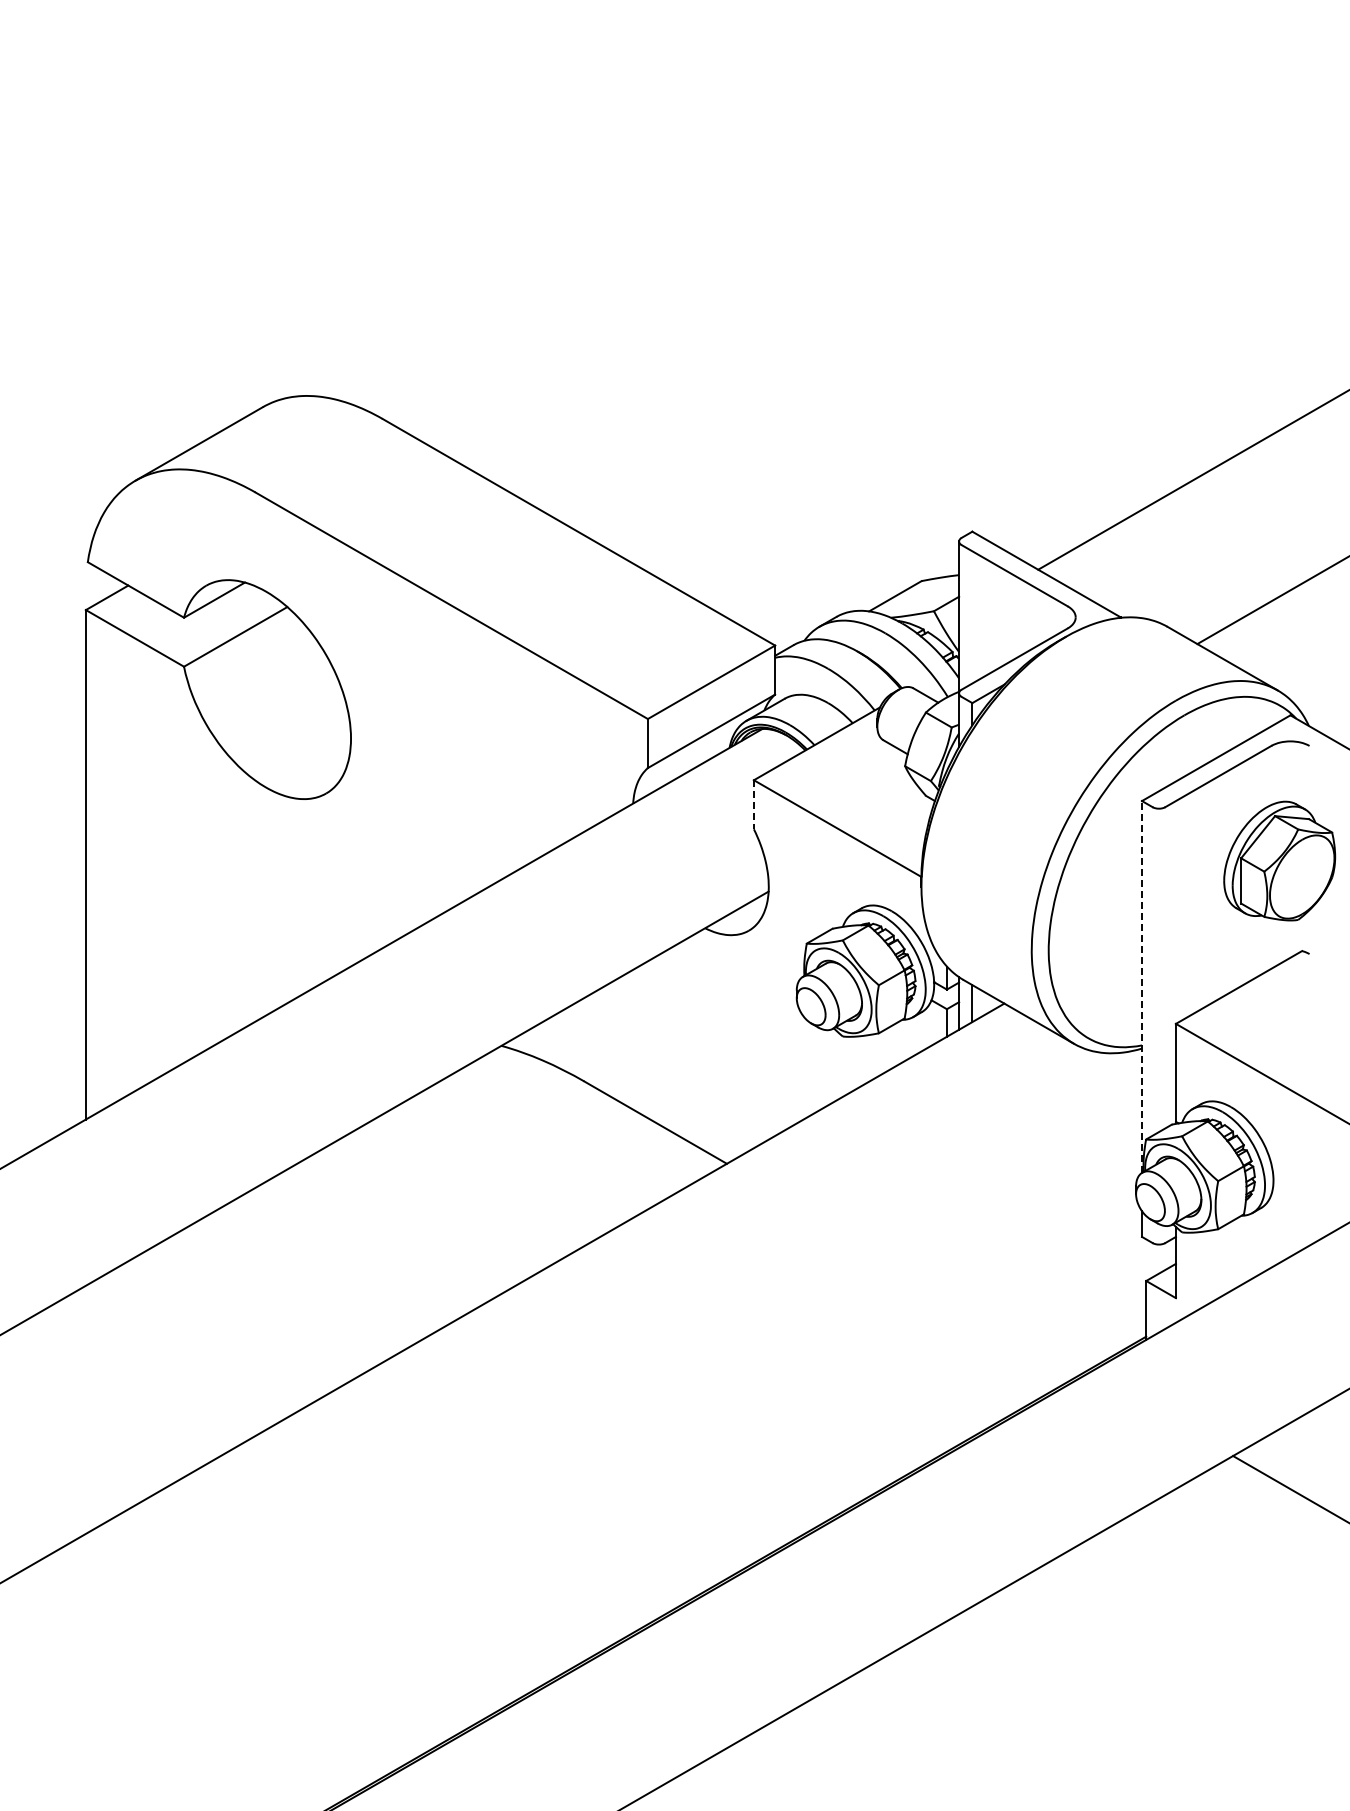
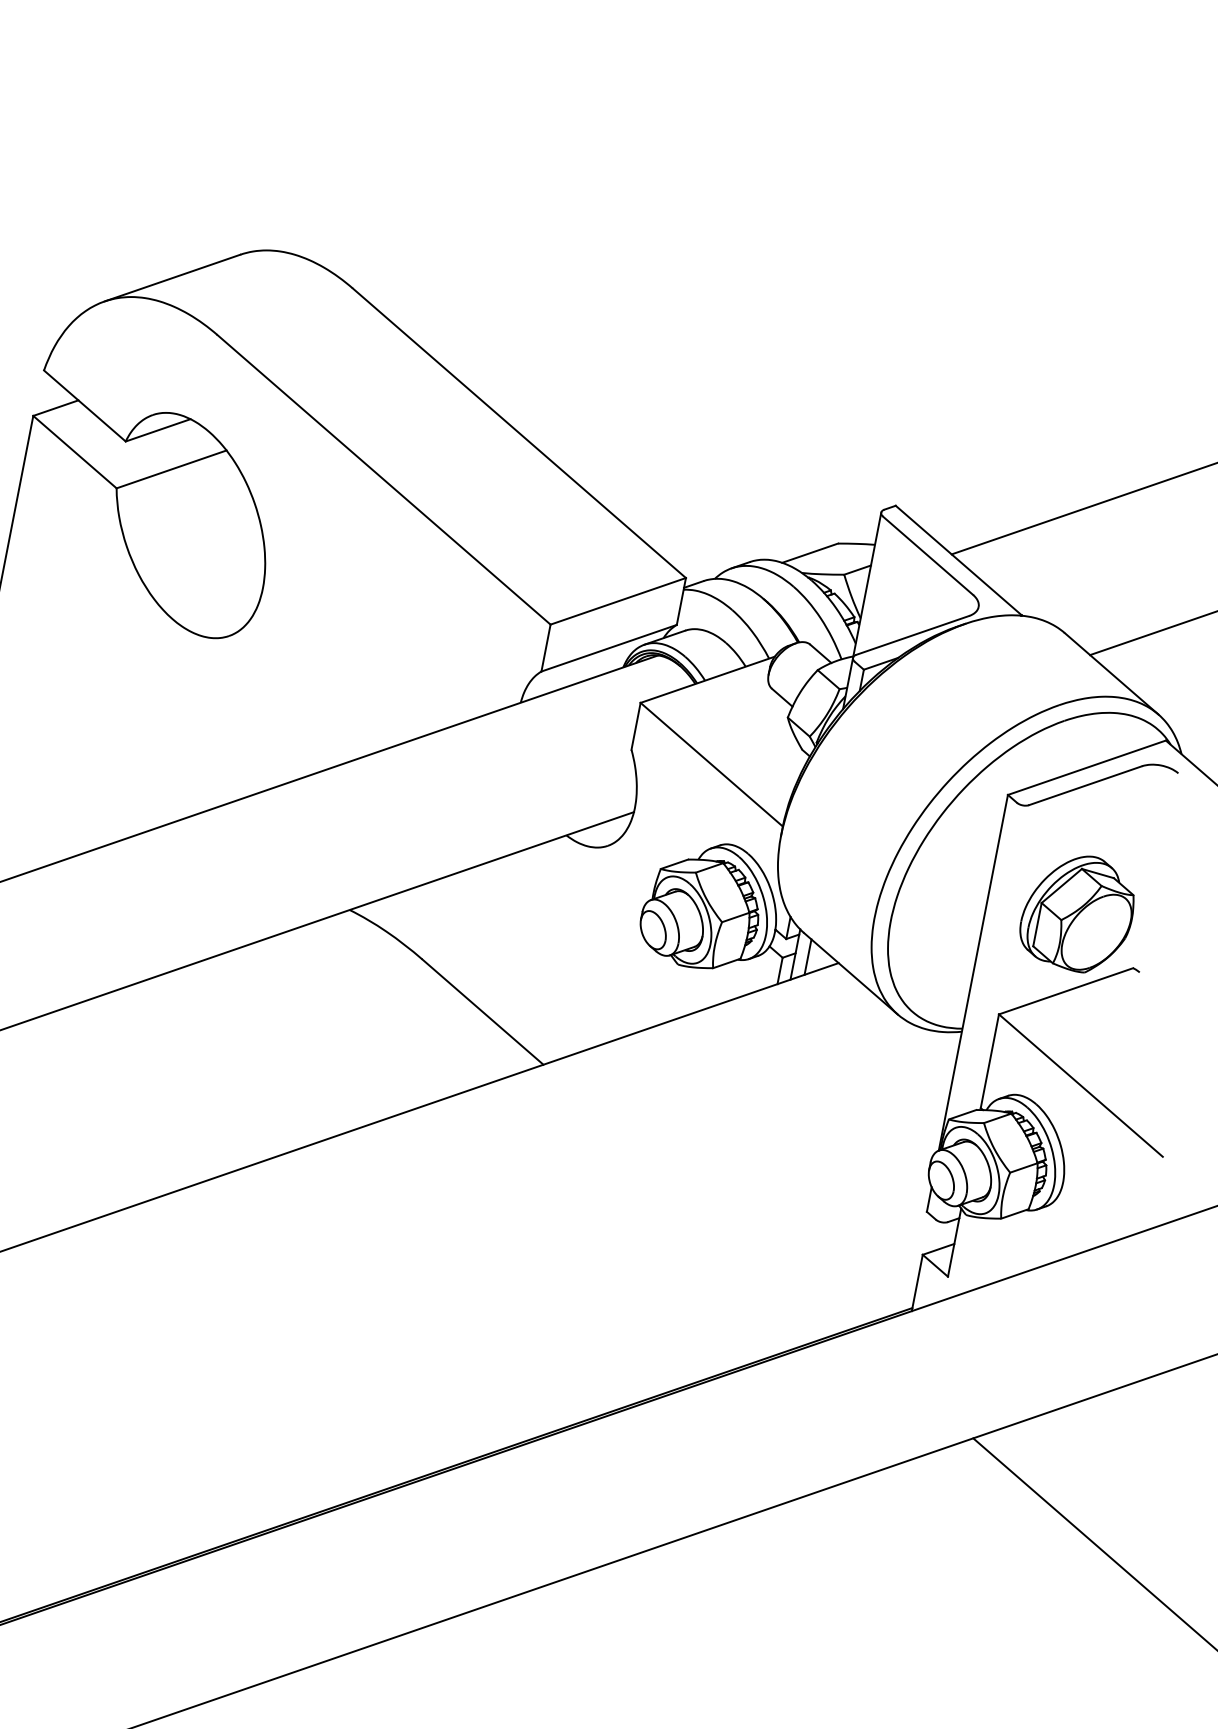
line: (753, 804) -> (635, 726), dashed -> solid
part: (1279, 860) -> (1077, 912), moved
line: (1142, 986) -> (973, 972), dashed -> solid

